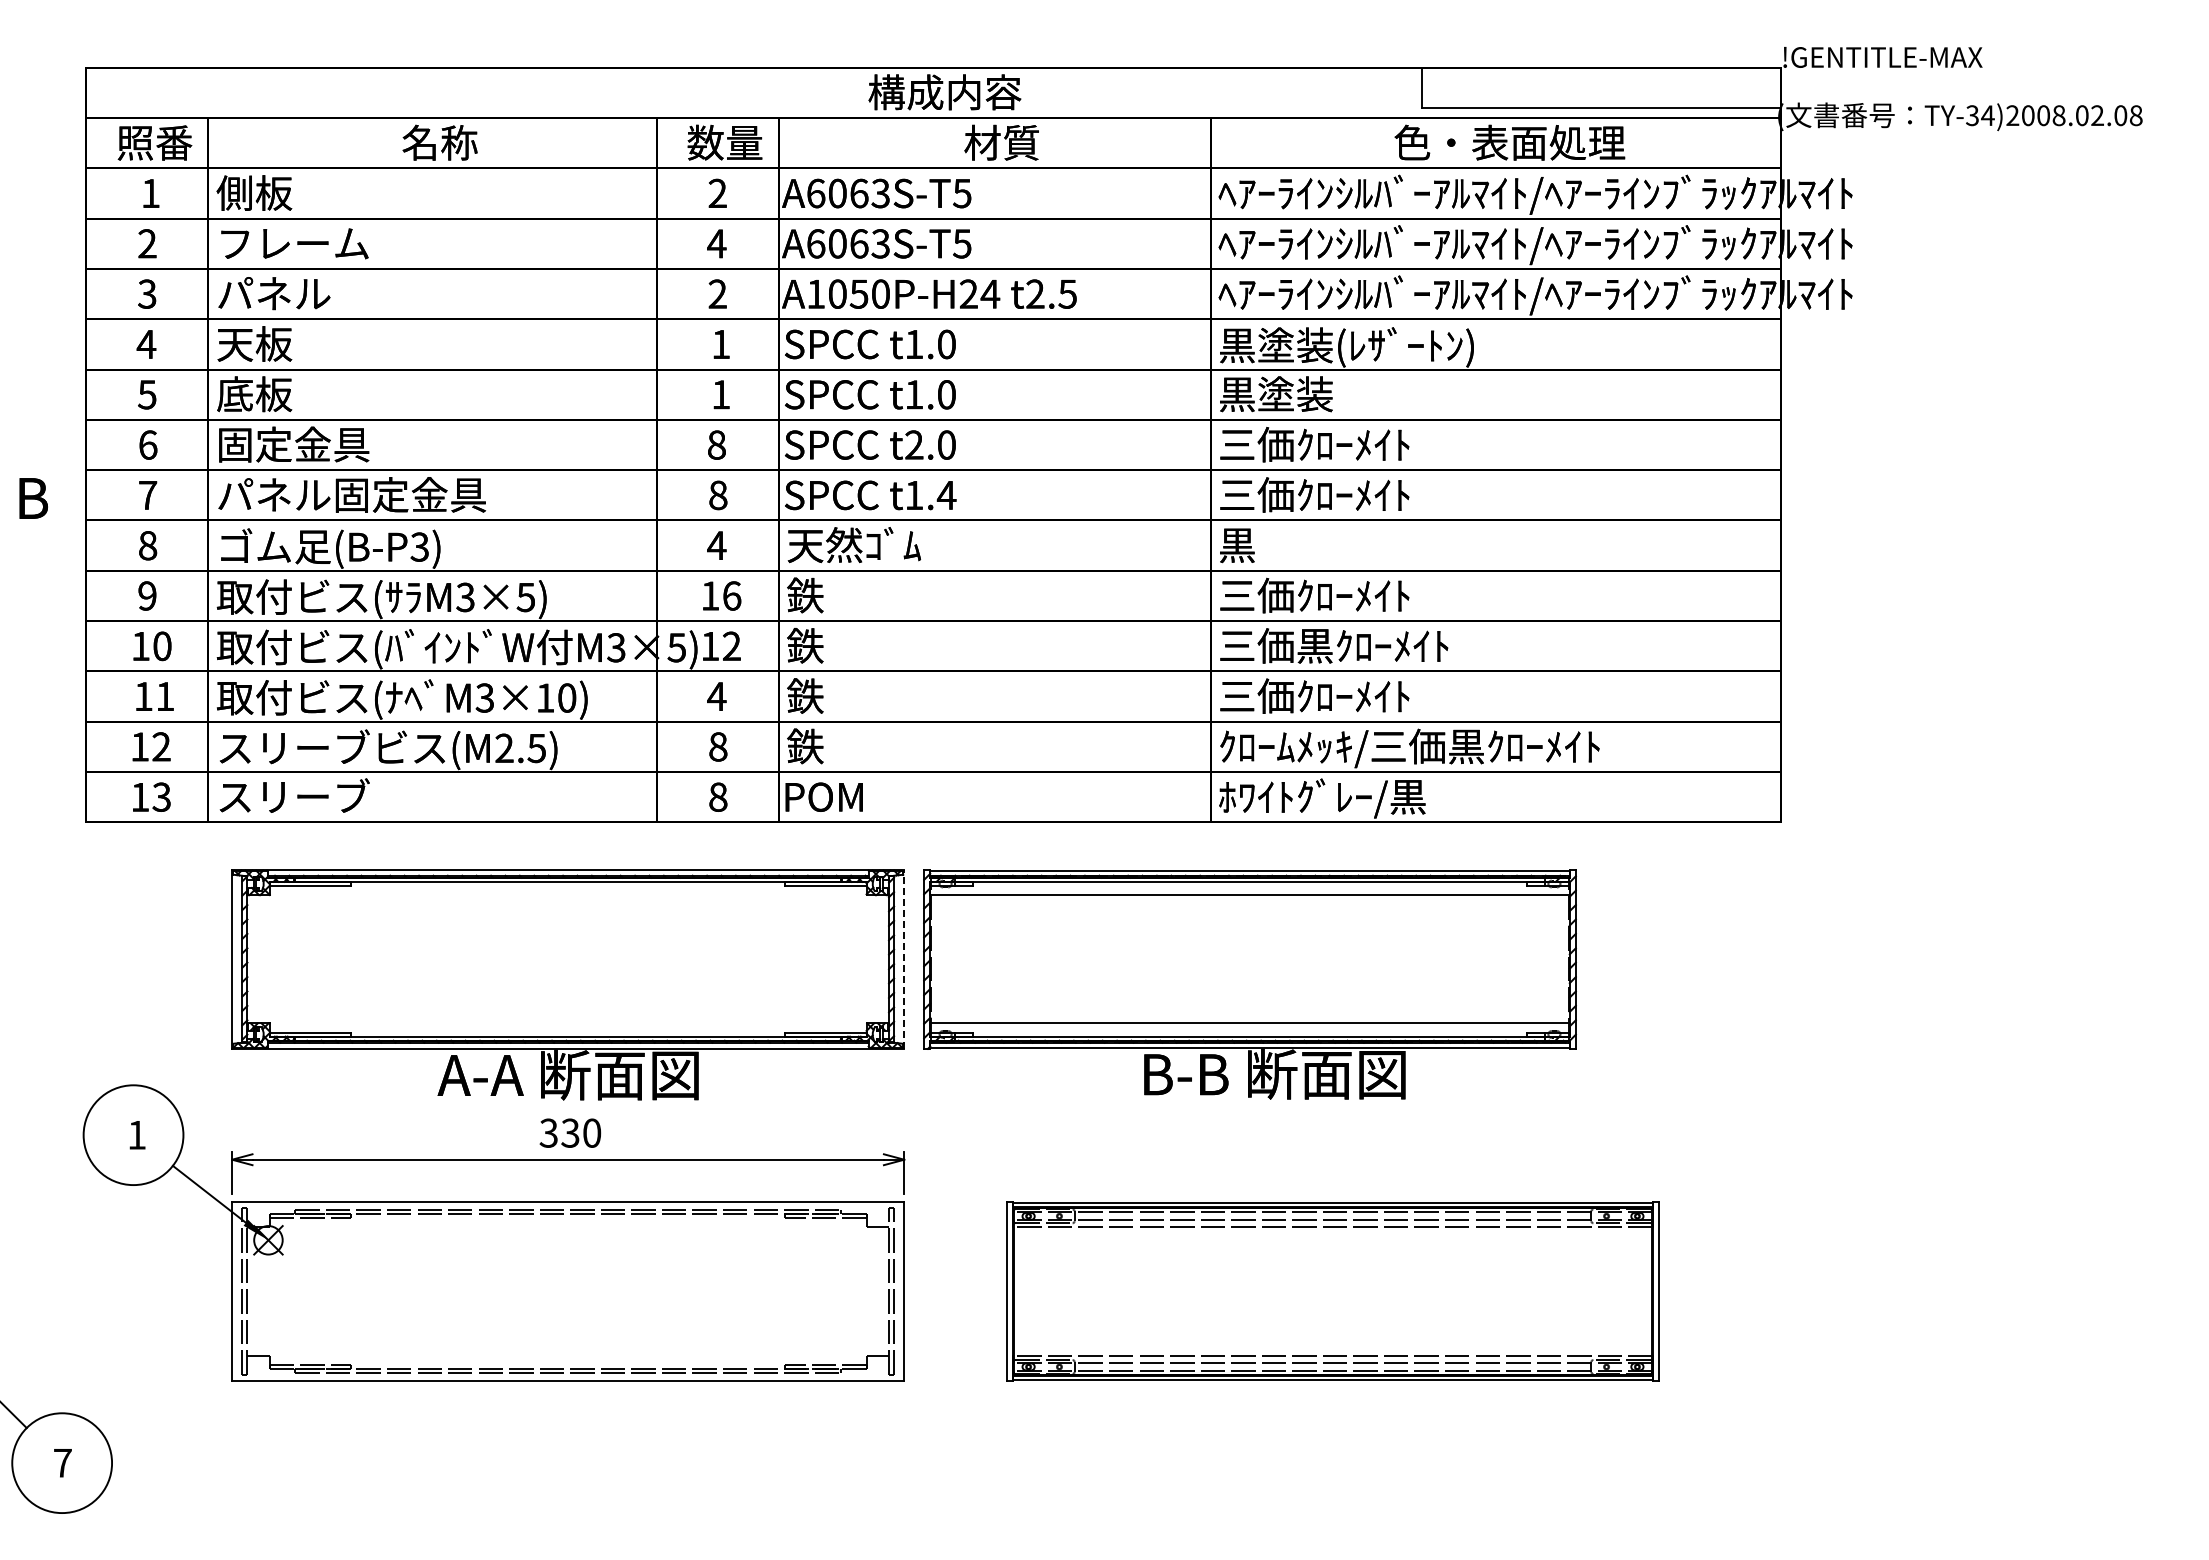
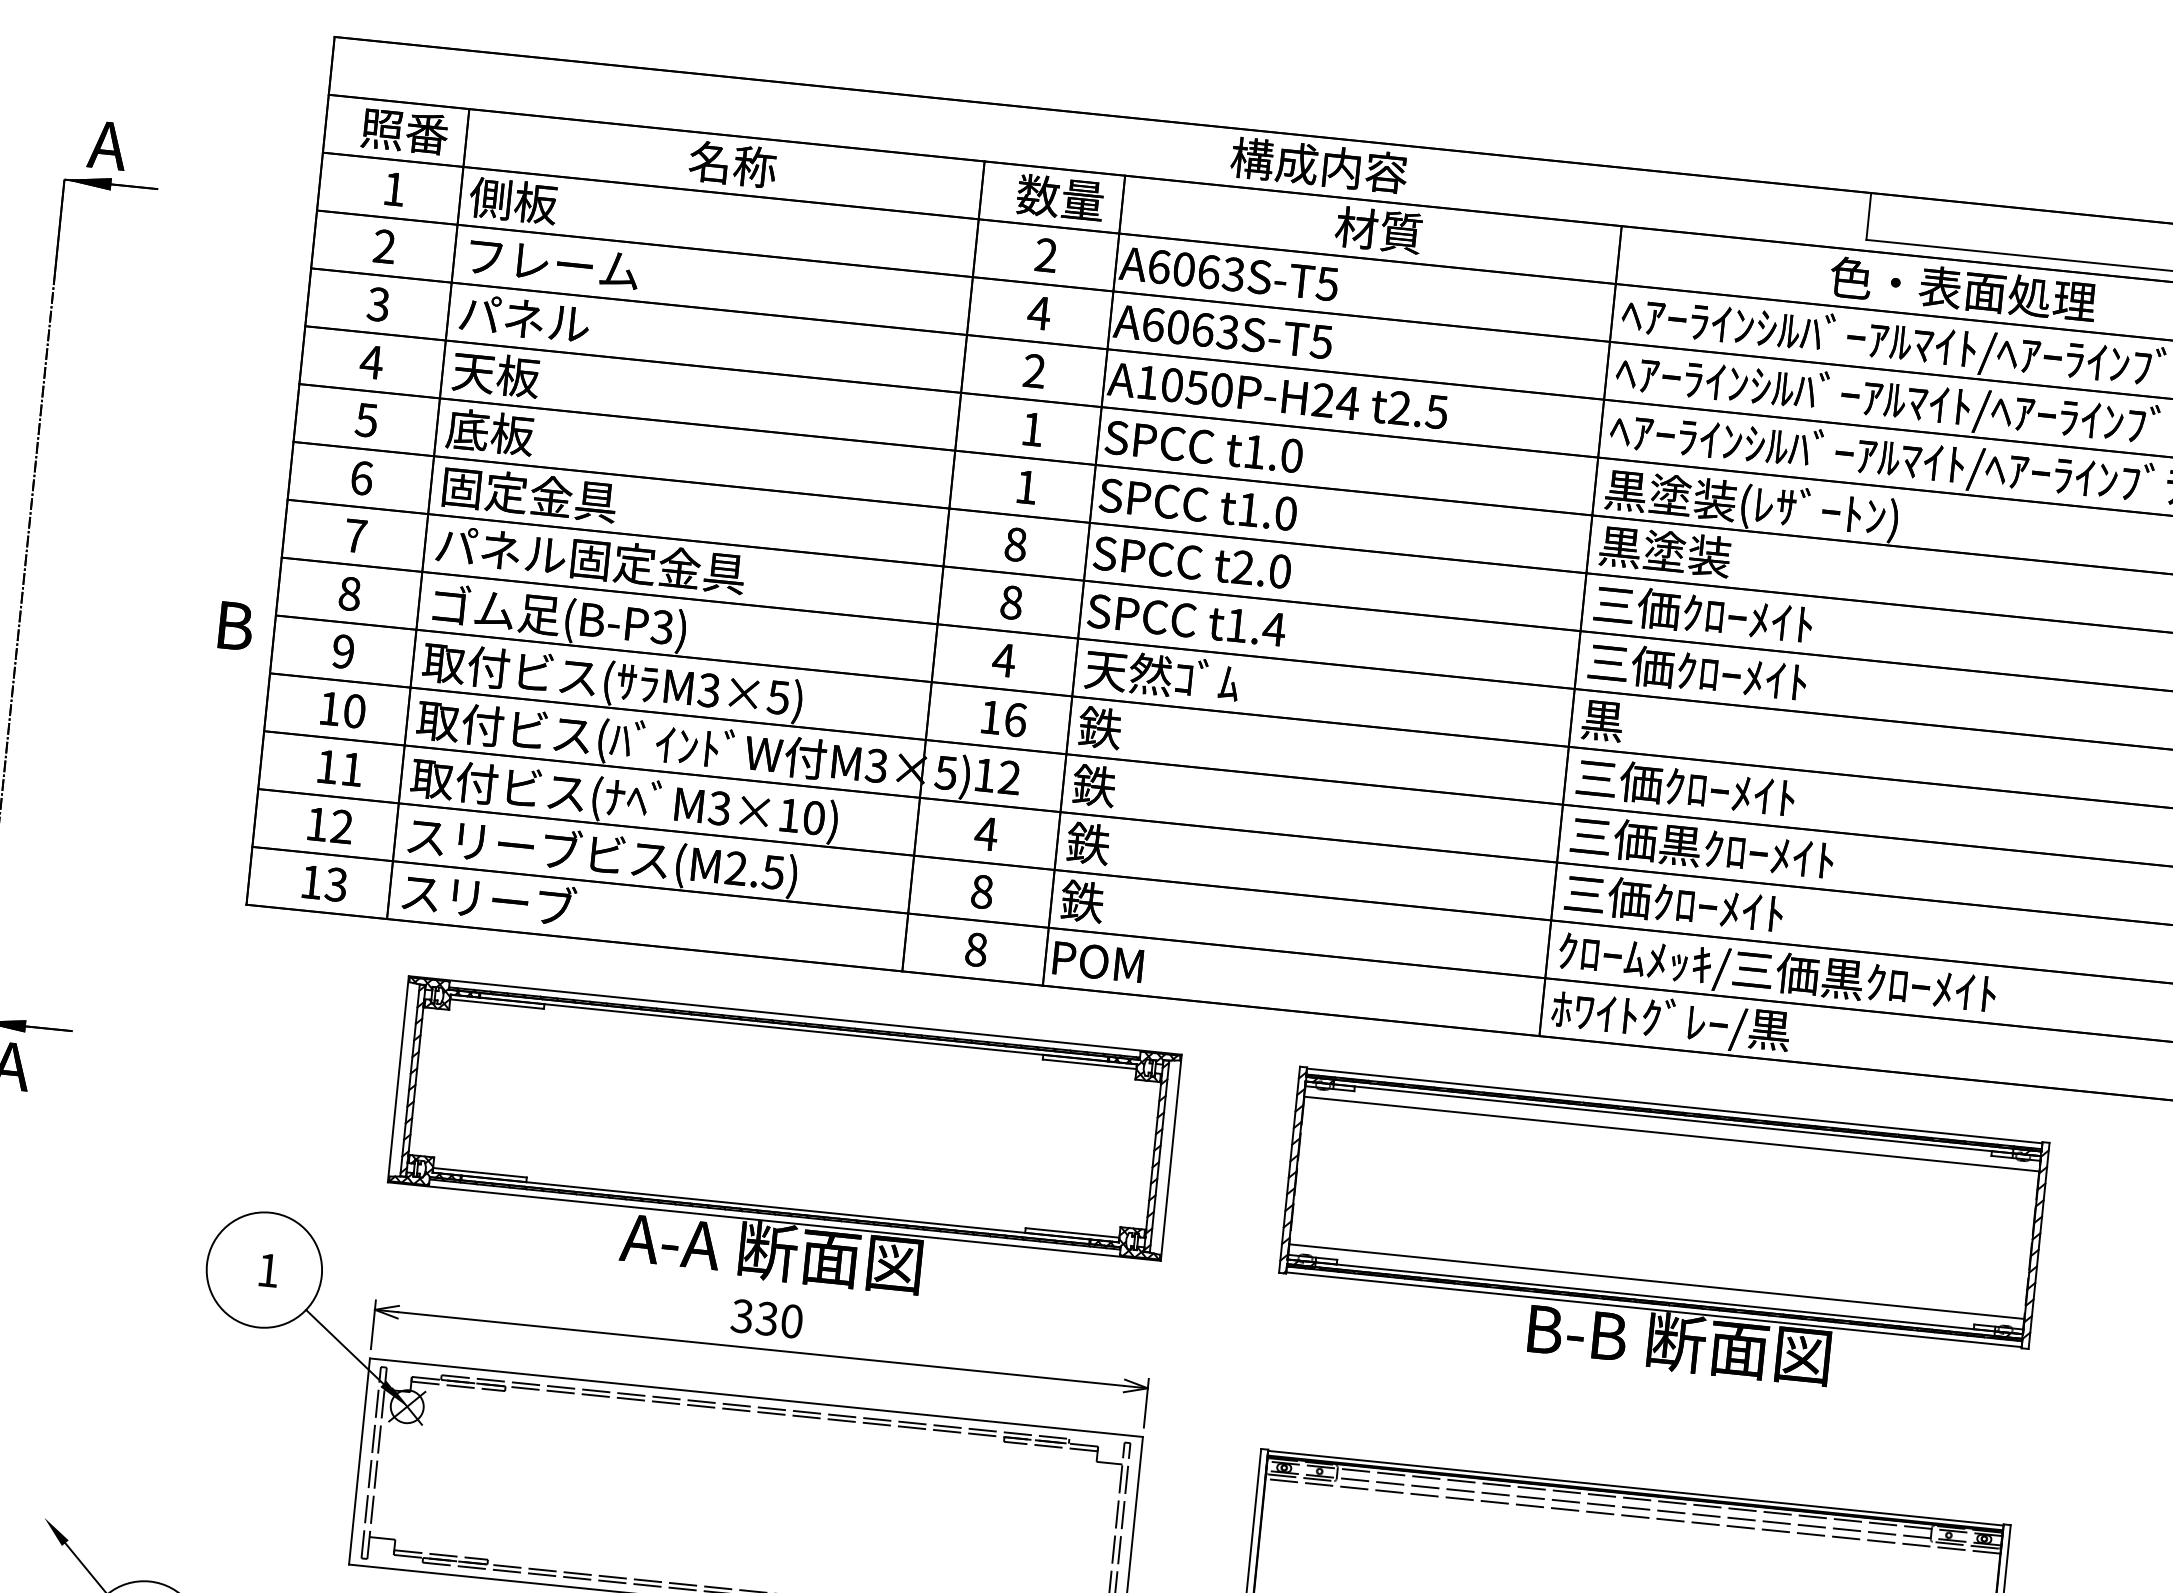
part: (33, 498) -> (235, 626), moved
line: (904, 959) -> (1171, 1158), dashed -> solid
part: (1249, 984) -> (1660, 1236), moved

